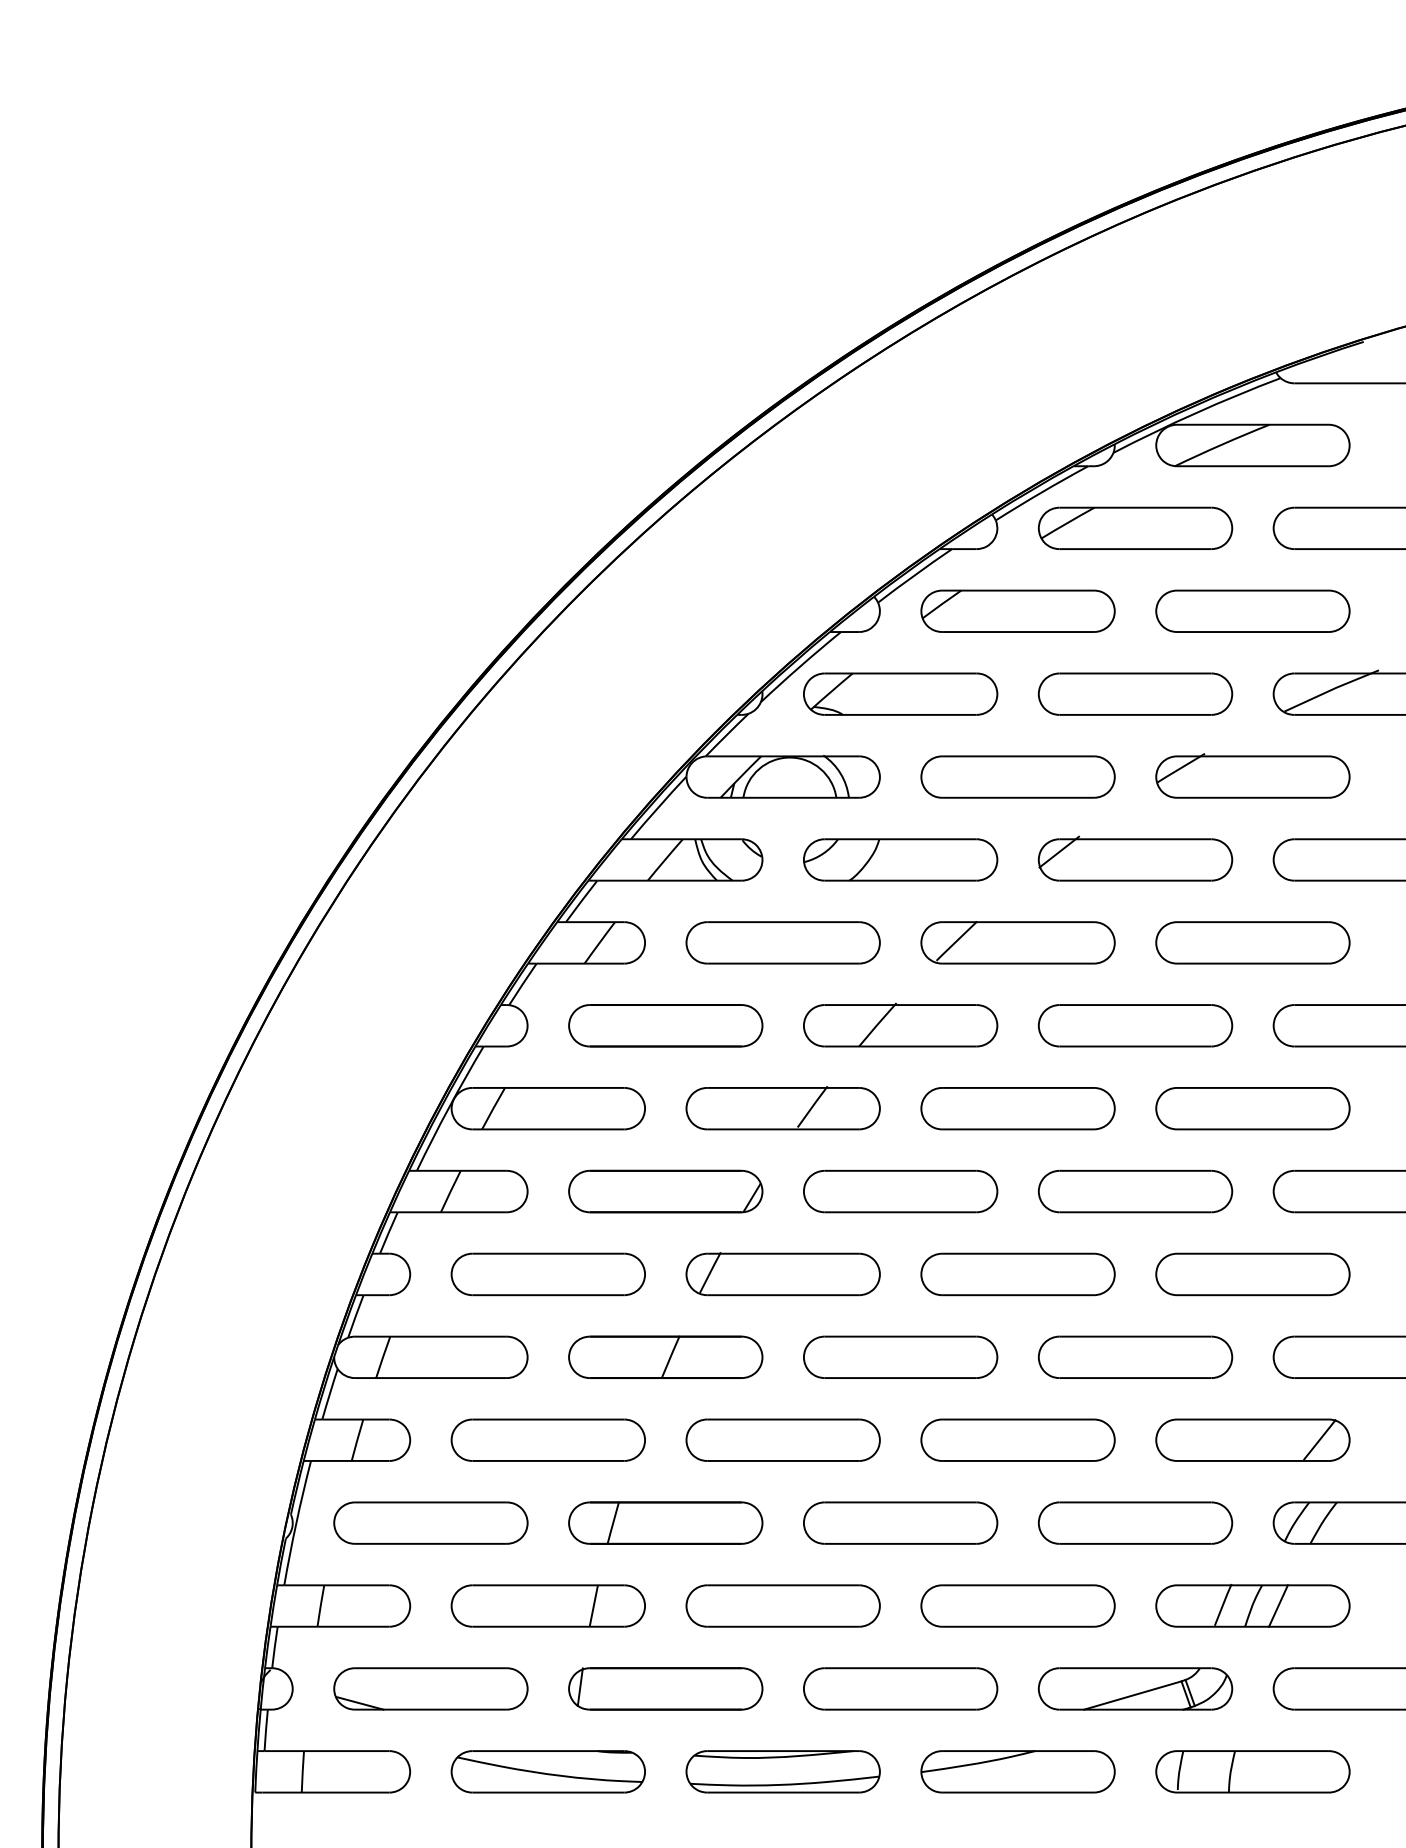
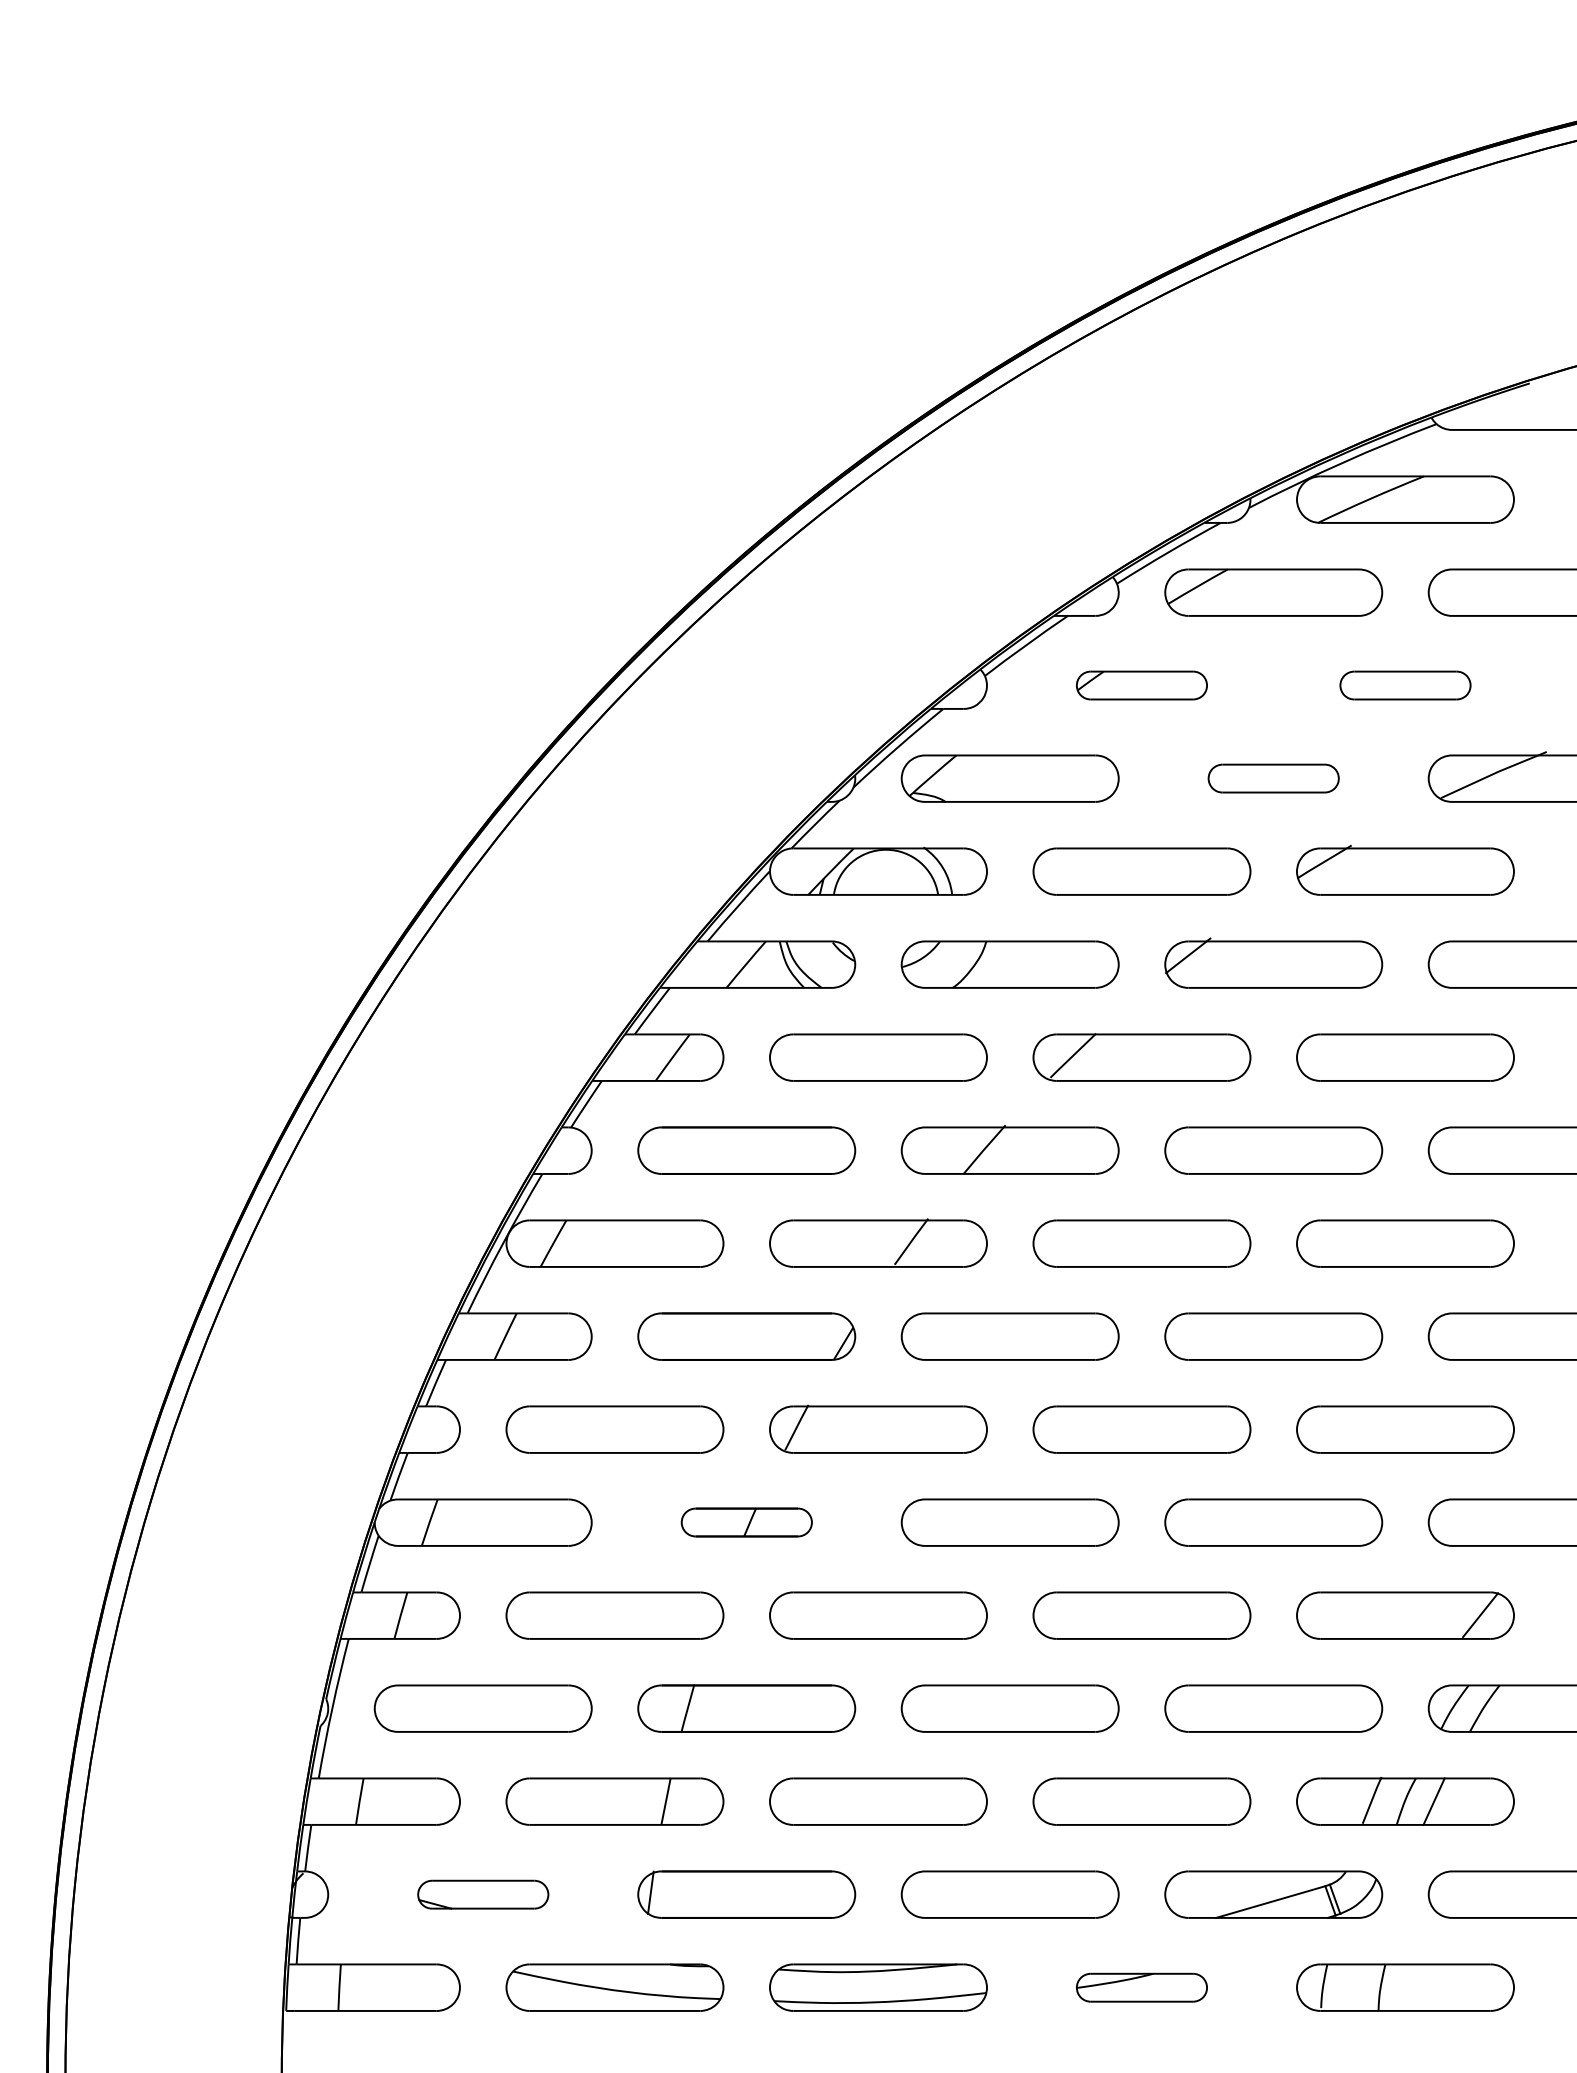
part: (1017, 610) -> (1141, 684), size x0.6
part: (1252, 610) -> (1404, 684), size x0.6
part: (1135, 693) -> (1273, 777), size x0.6
part: (665, 1356) -> (746, 1521), size x0.6
part: (430, 1688) -> (482, 1894), size x0.6
part: (1017, 1771) -> (1141, 1987), size x0.6

